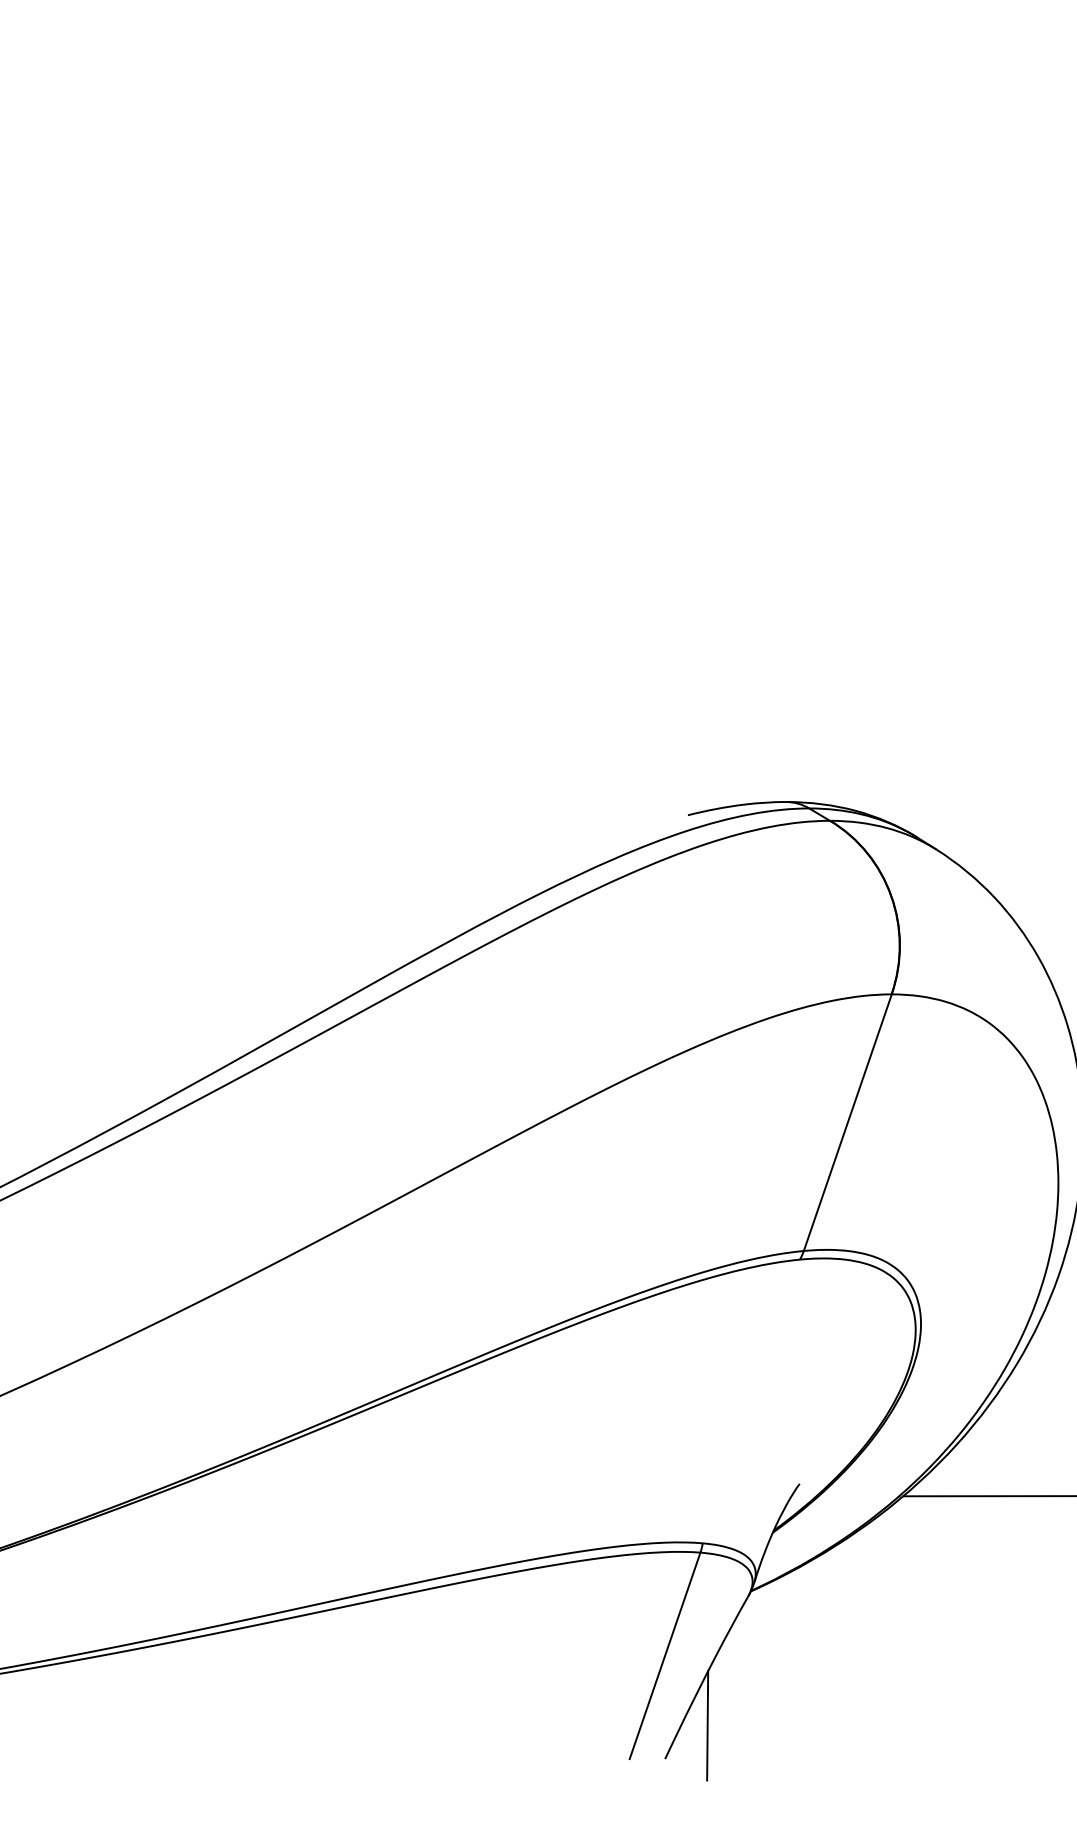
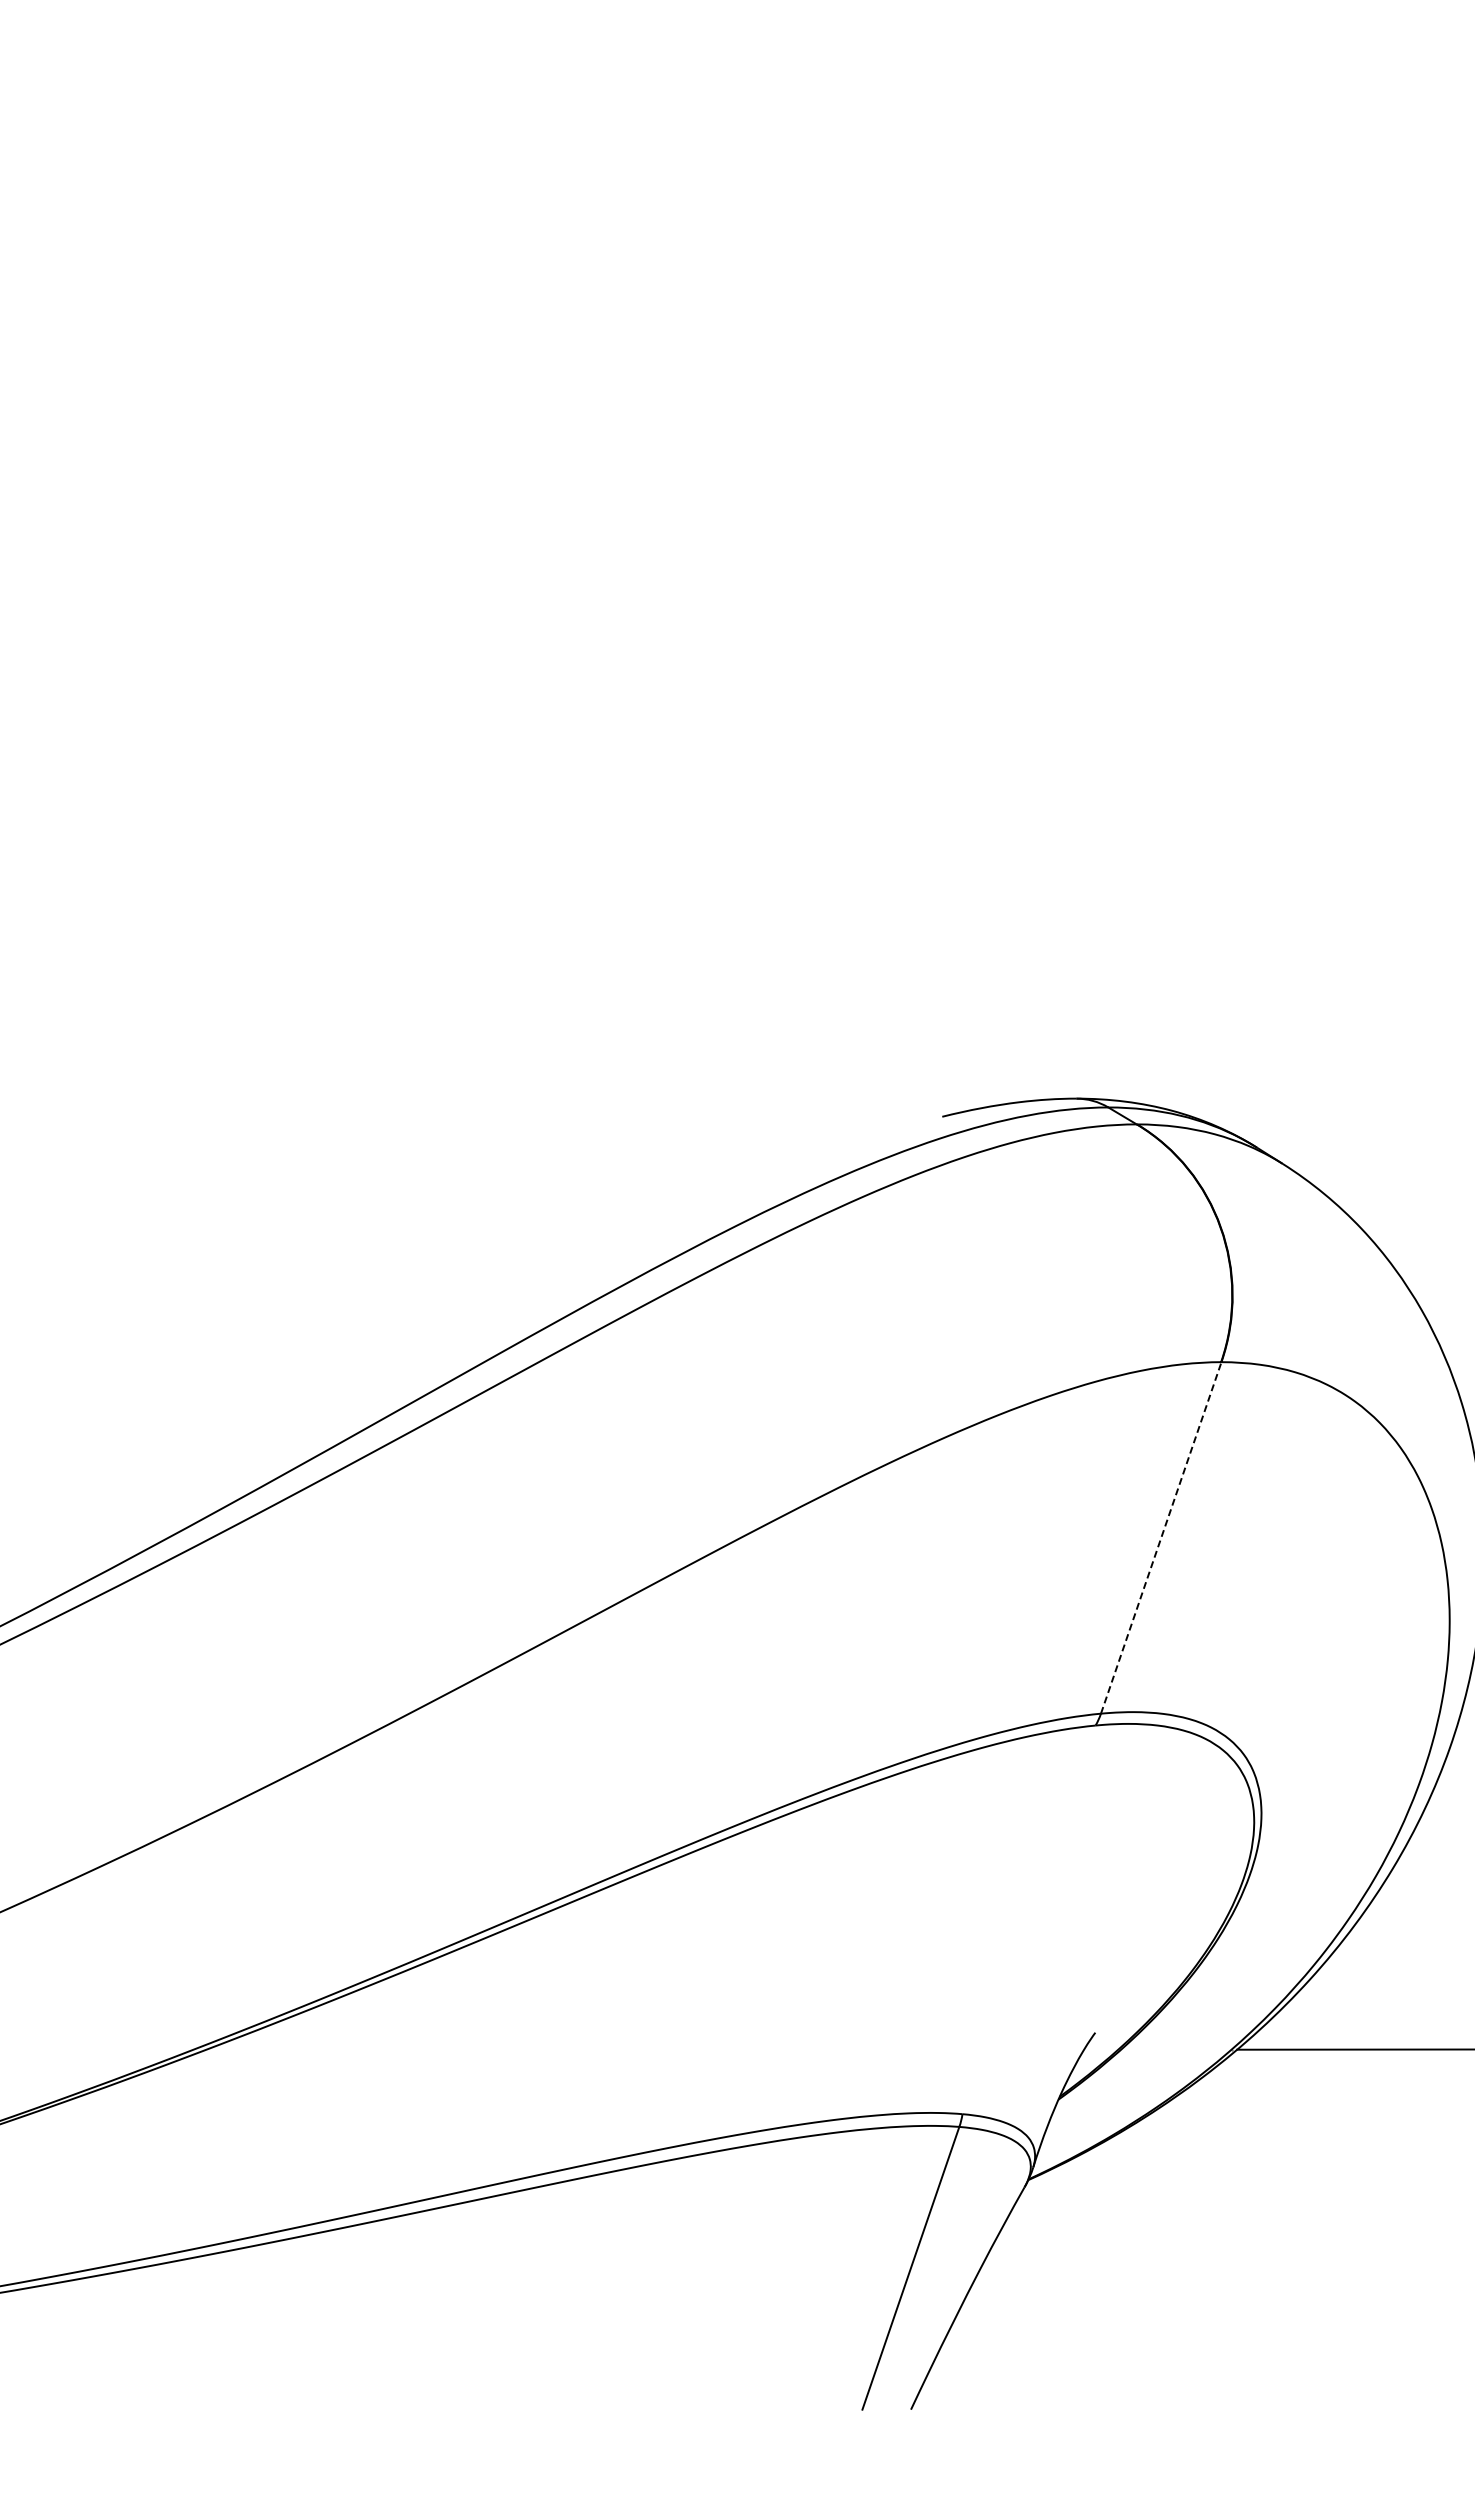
line: (848, 1122) -> (1161, 1537), solid -> dashed
line: (707, 1726) -> (968, 2364), removed

